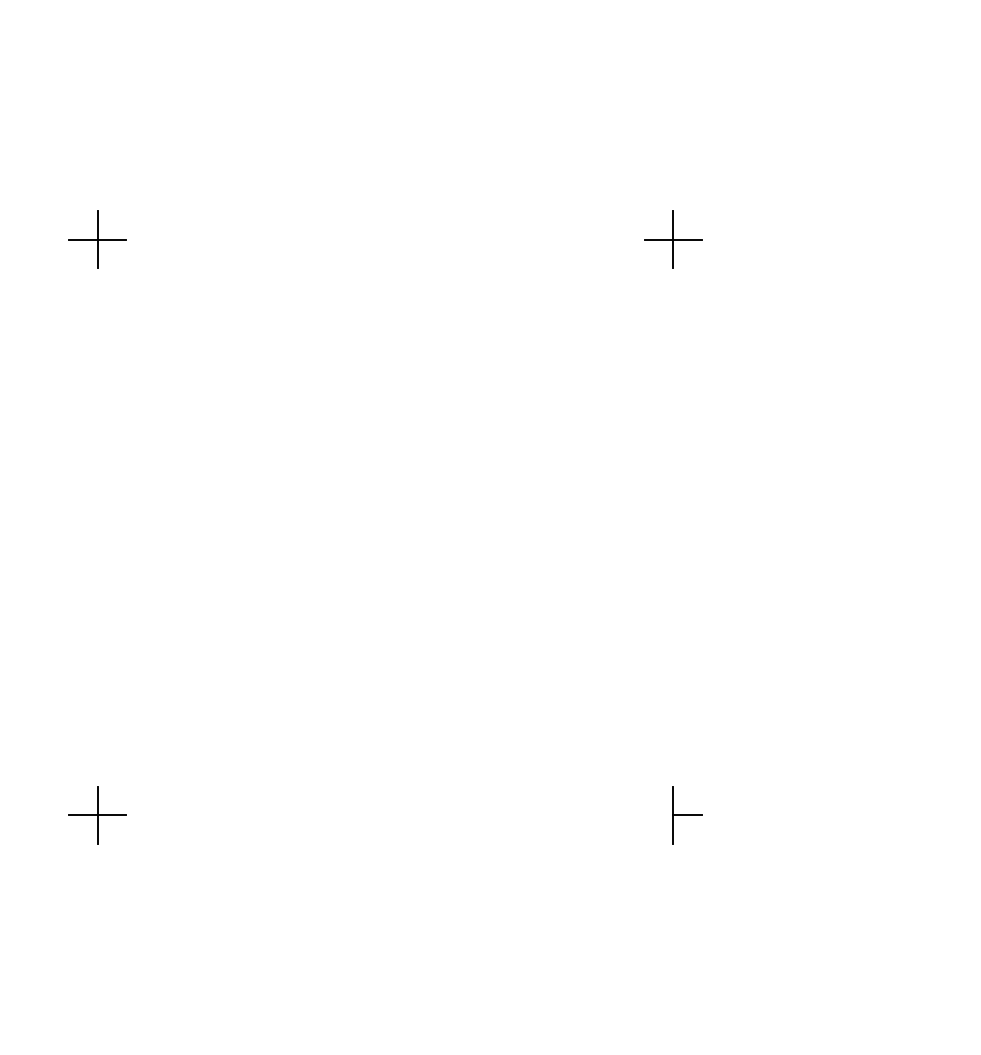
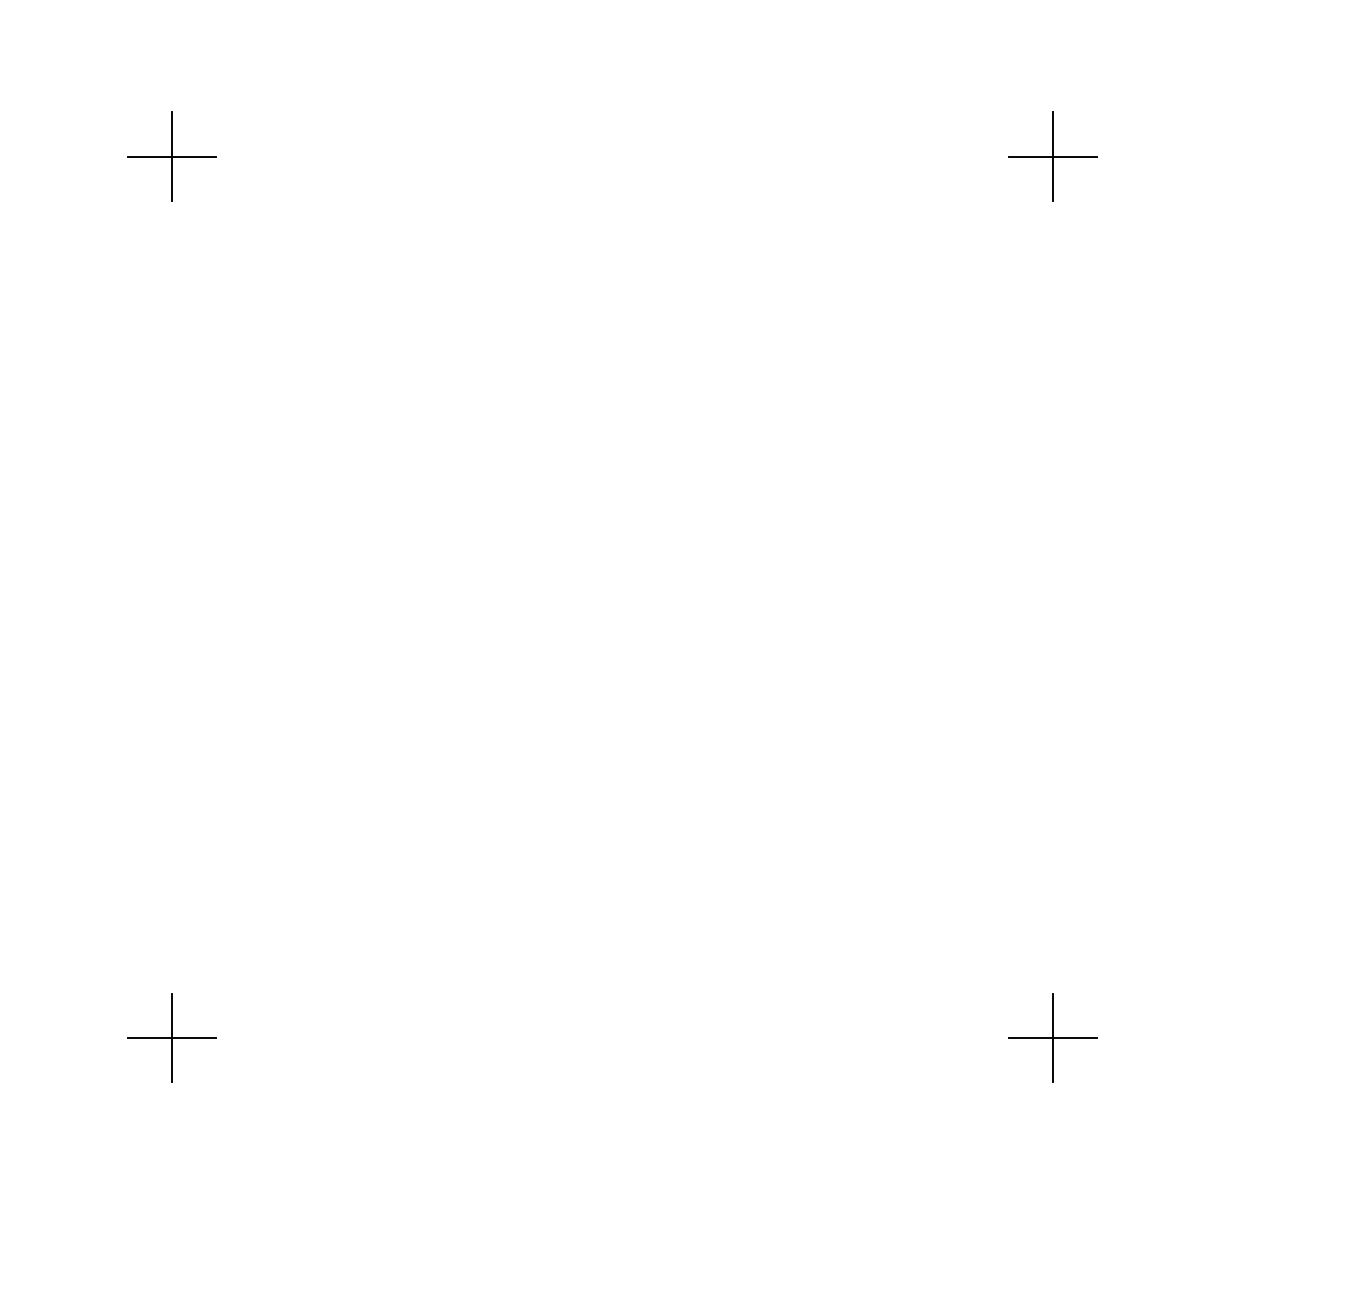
line: (658, 815) -> (1030, 1037), added

